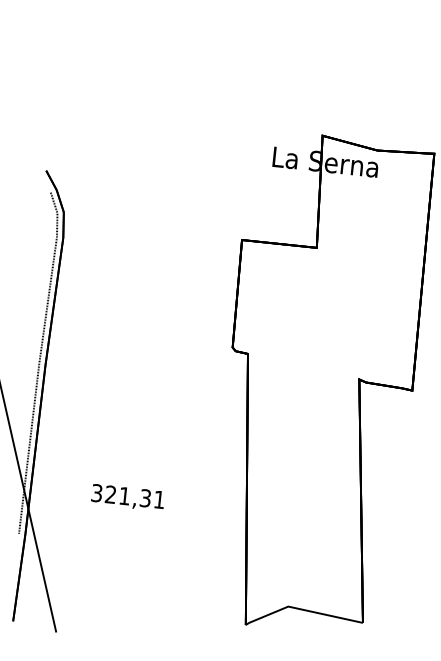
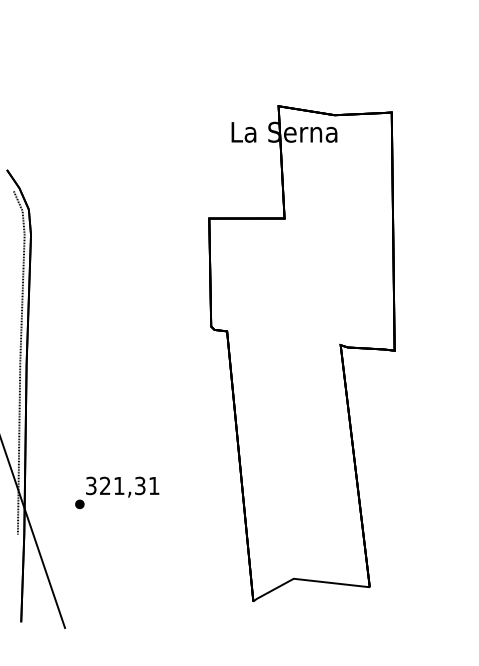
part: (83, 510) -> (79, 504), added

